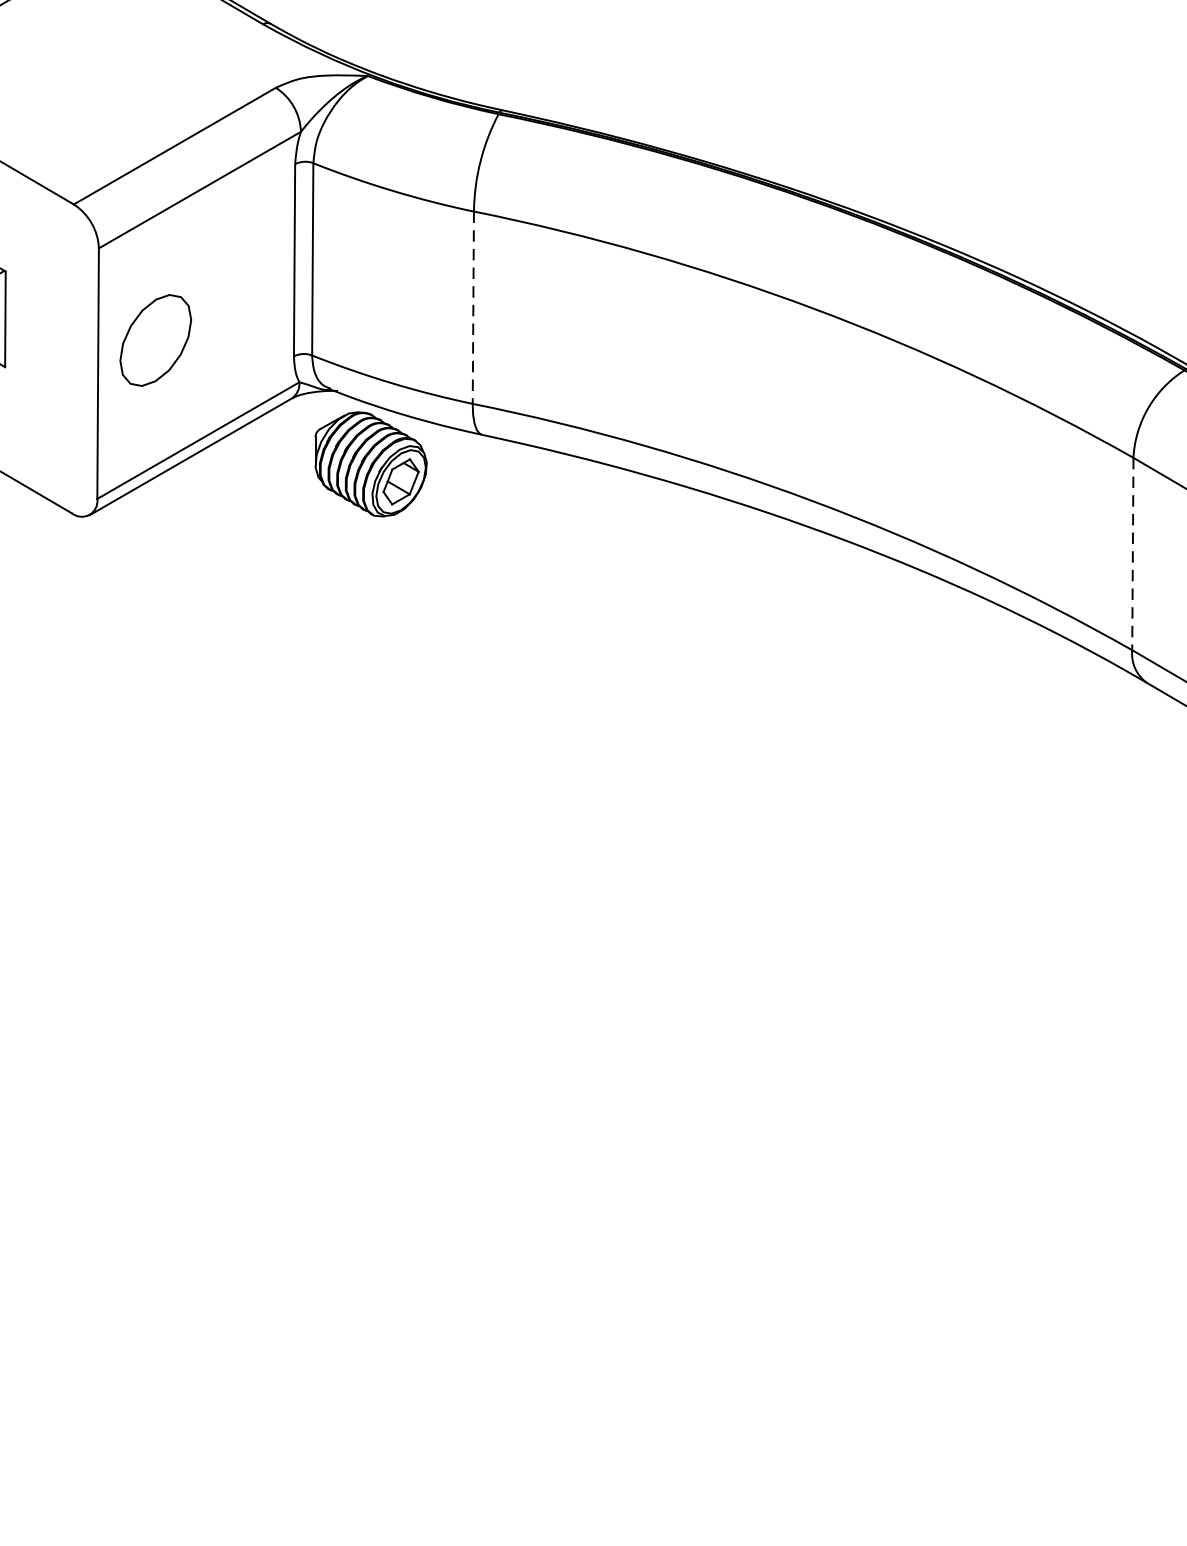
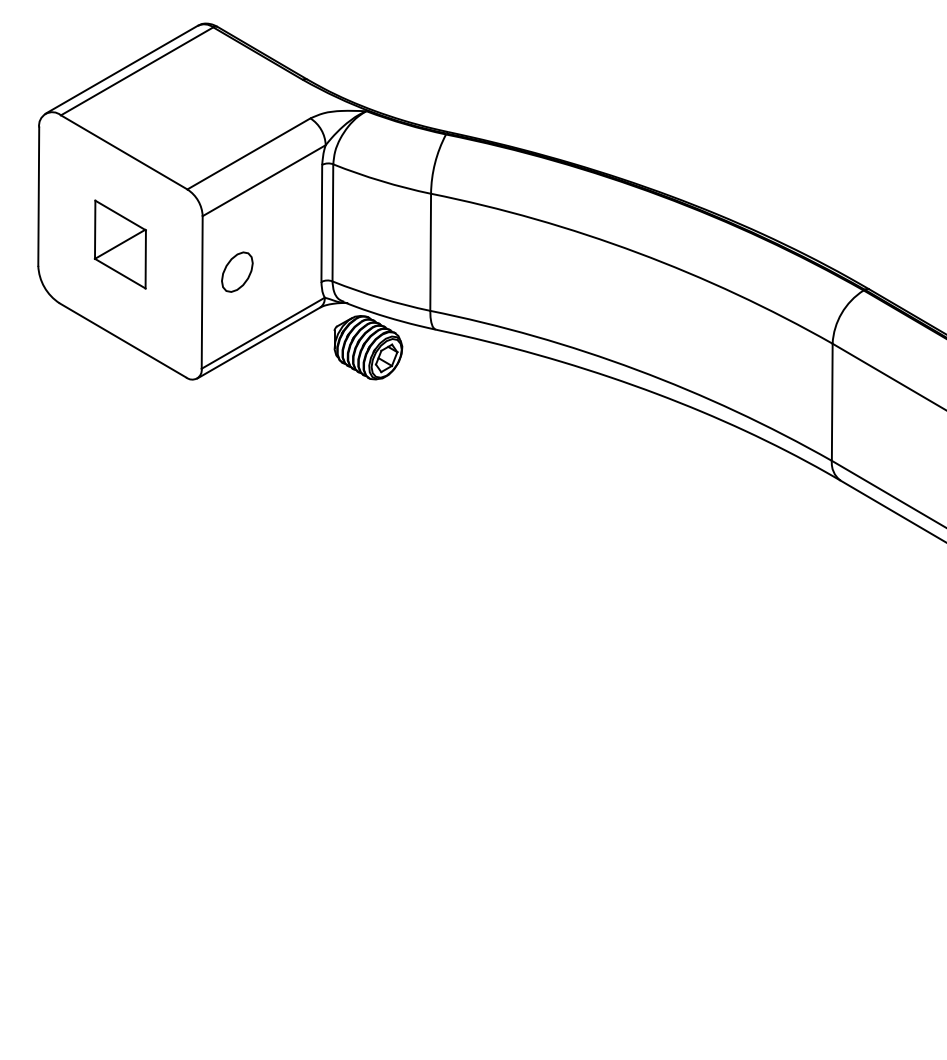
line: (473, 308) -> (430, 252), dashed -> solid
part: (156, 339) -> (237, 271), size x0.71
line: (1133, 554) -> (832, 402), dashed -> solid

